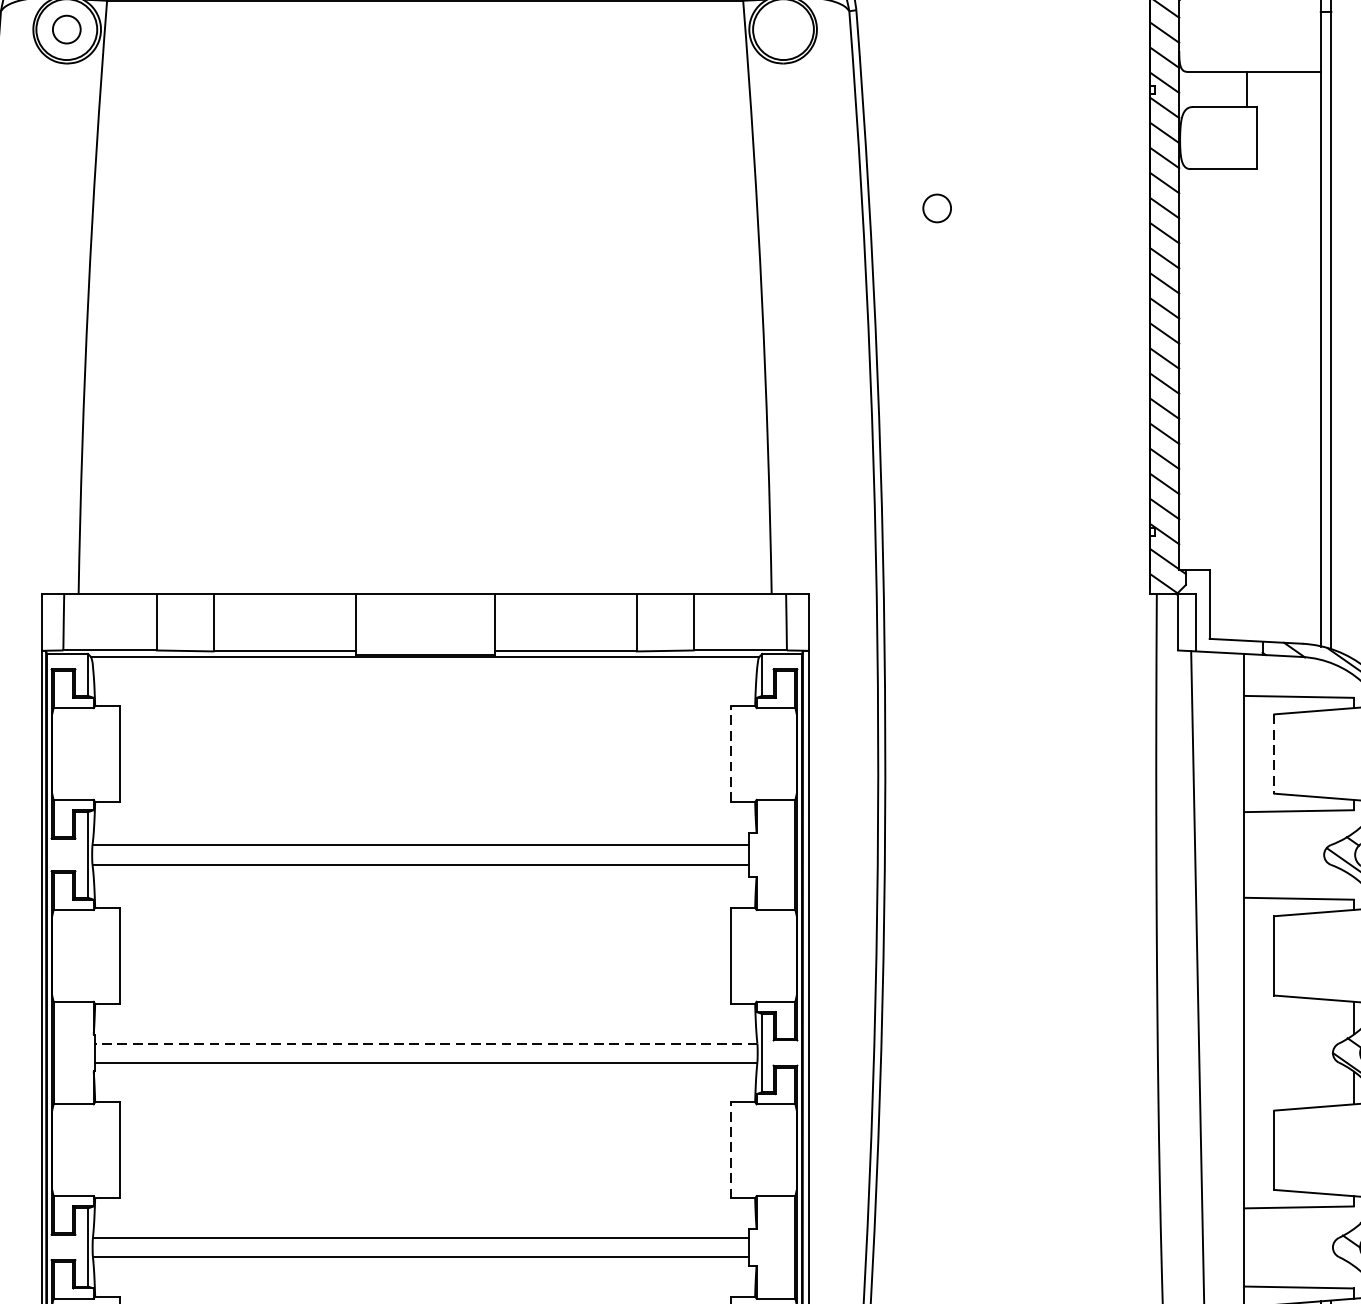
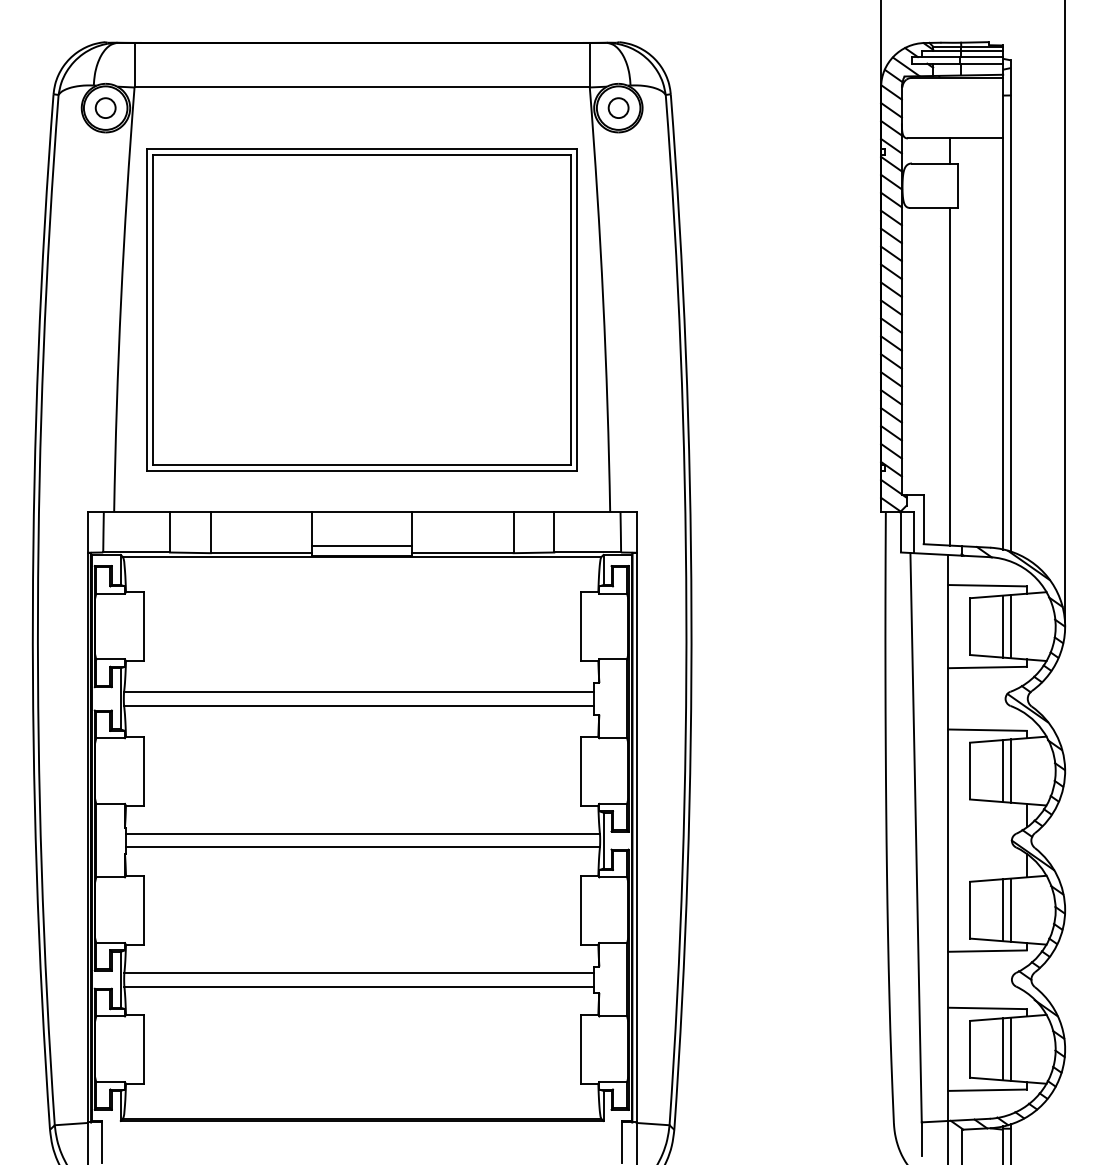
circle: (936, 207) -> (618, 107), moved
part: (424, 310) -> (361, 309), added
line: (1247, 404) -> (950, 376), added
line: (424, 642) -> (361, 546), added
line: (730, 753) -> (580, 626), dashed -> solid
line: (1321, 753) -> (1003, 626), added
line: (1330, 753) -> (1010, 626), added
line: (1275, 755) -> (970, 627), dashed -> solid
line: (1330, 955) -> (1010, 770), added
line: (1321, 956) -> (1003, 771), added
line: (425, 1043) -> (362, 833), dashed -> solid
line: (730, 1149) -> (580, 909), dashed -> solid
line: (1330, 1149) -> (1010, 909), added
line: (1321, 1150) -> (1003, 910), added

